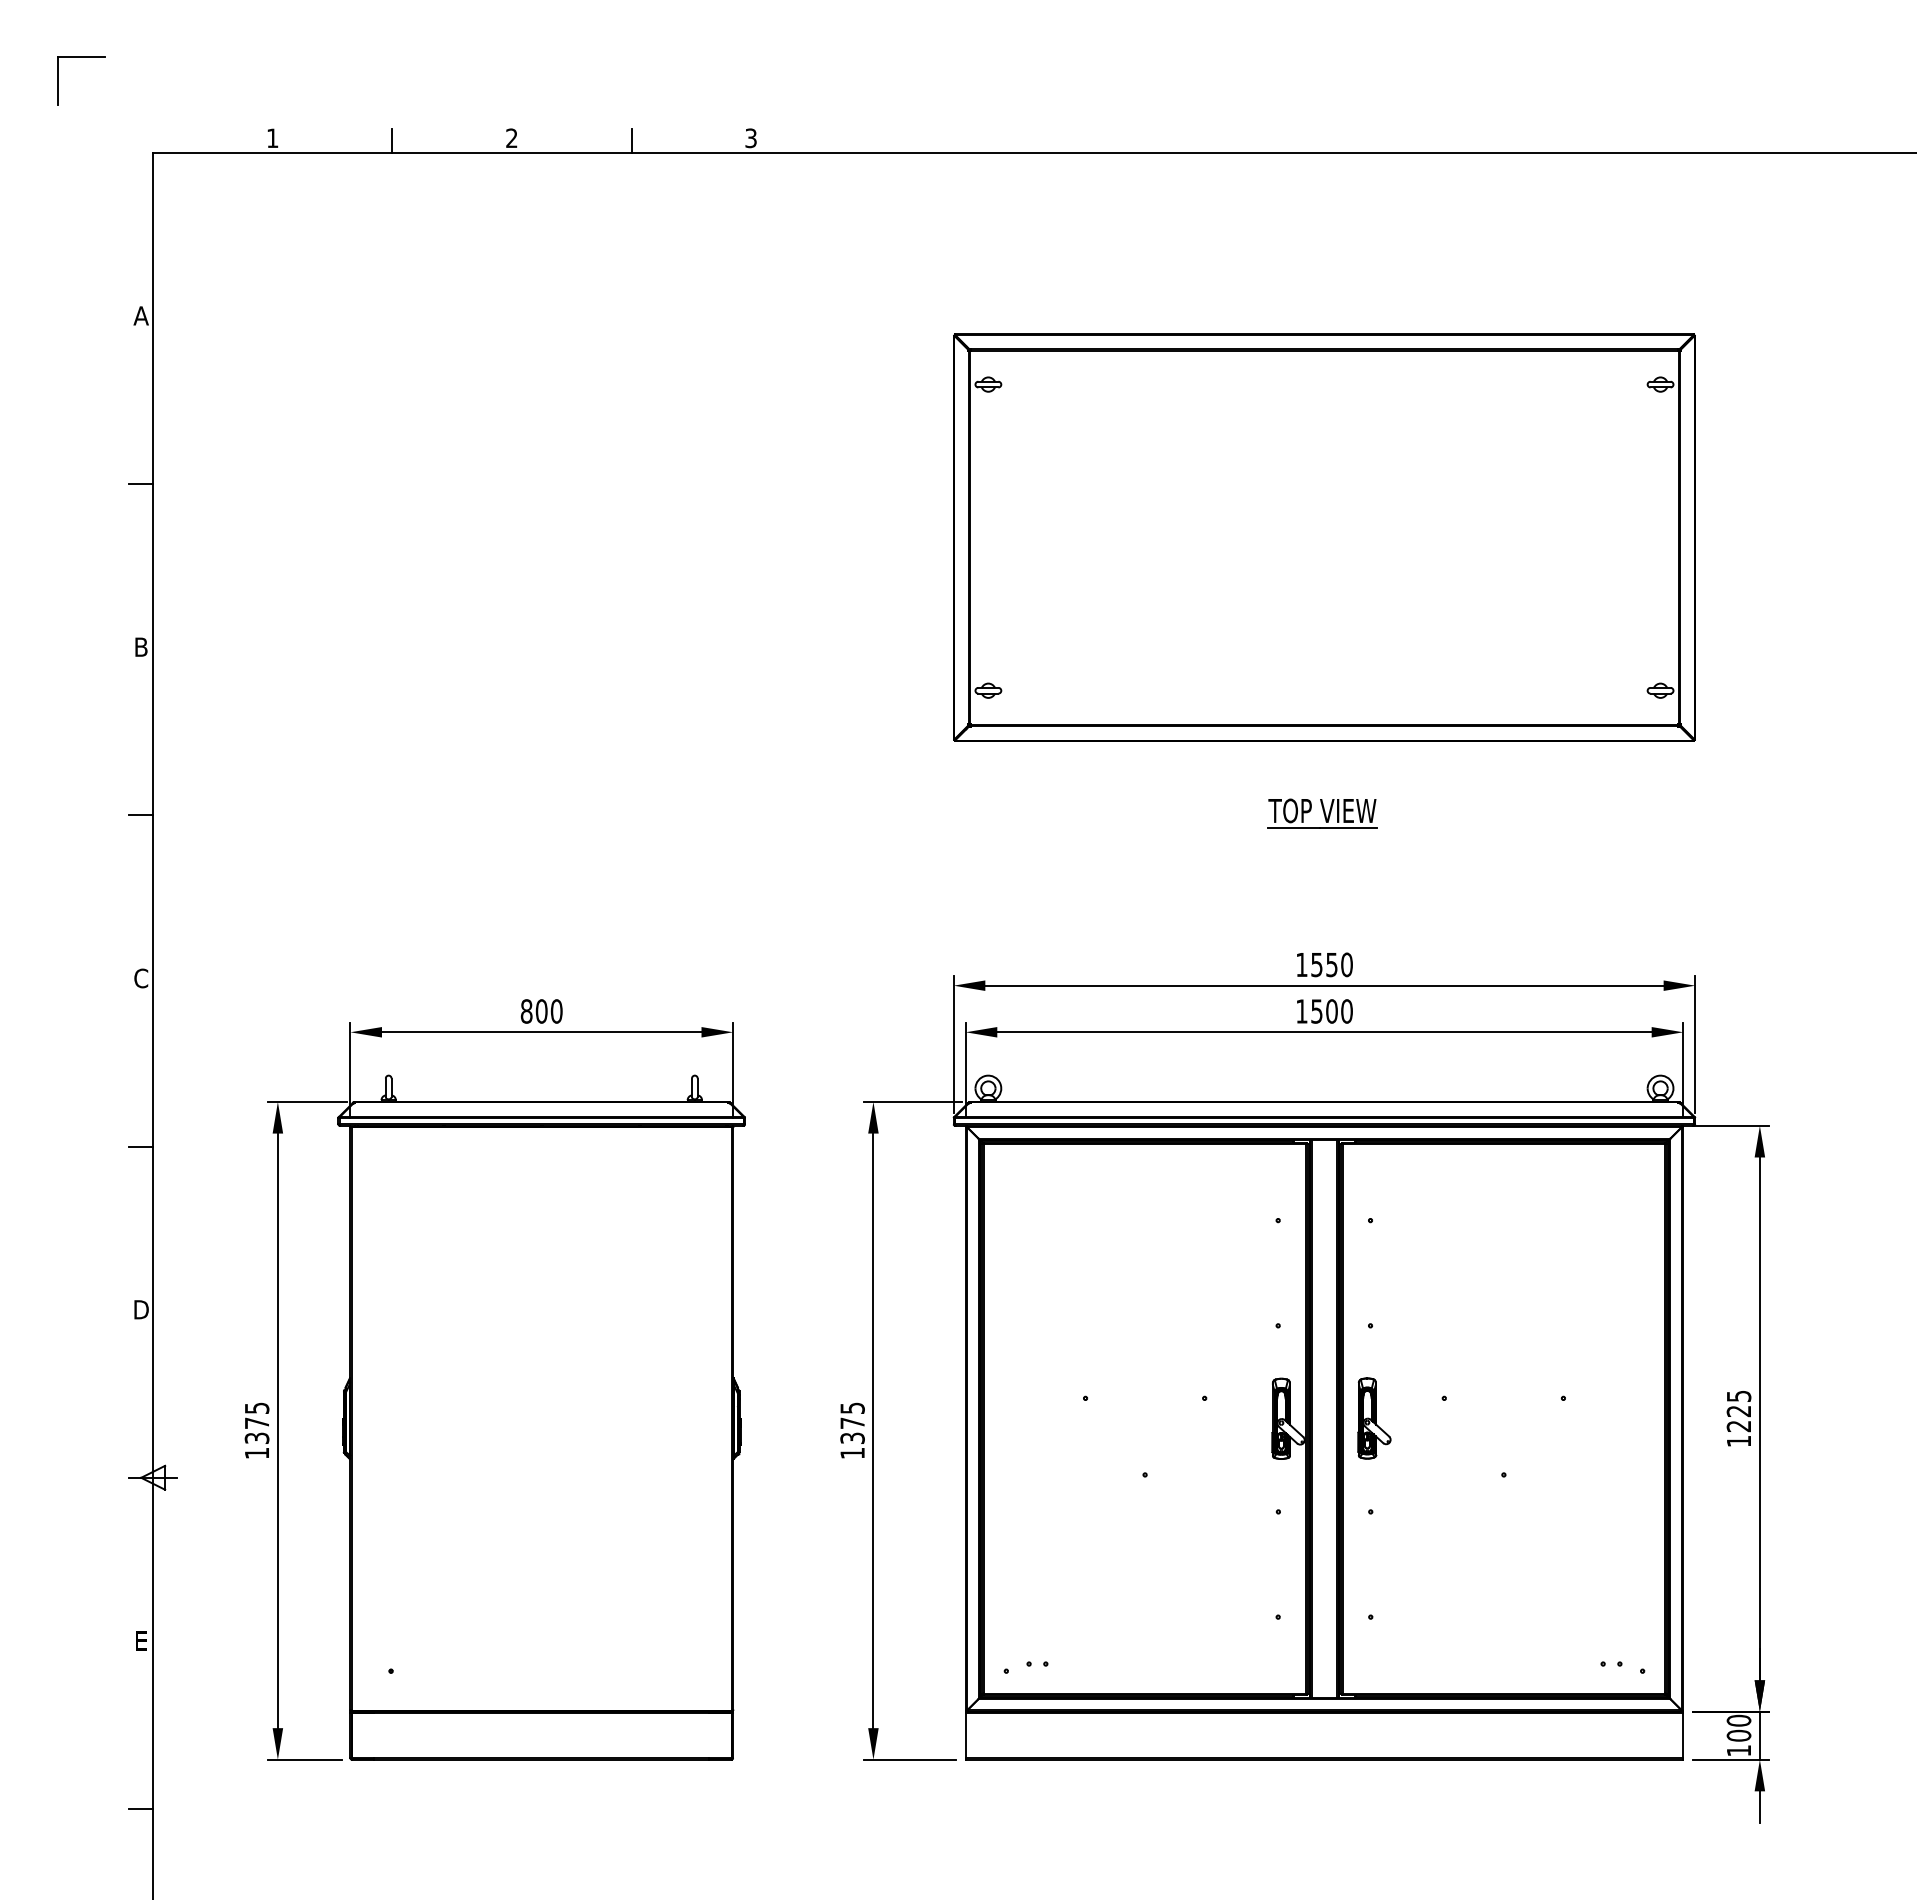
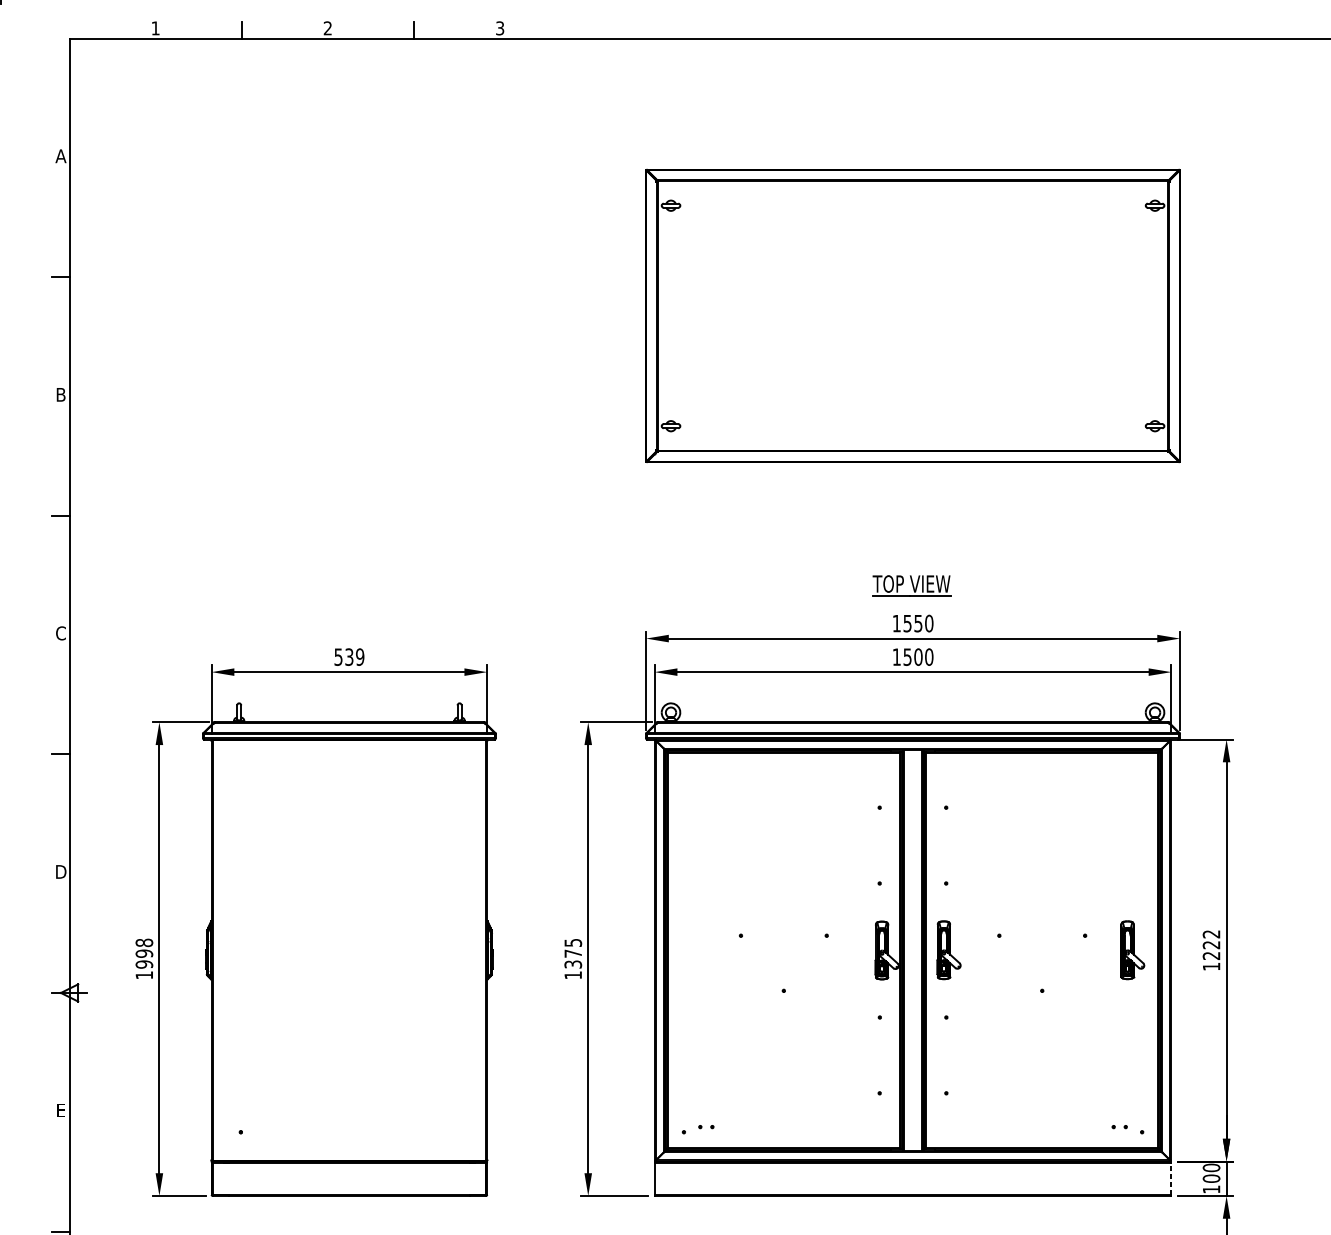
part: (1322, 813) -> (911, 585), moved
text: (541, 1011) -> (349, 657), 800 -> 539
text: (1738, 1396) -> (1211, 934), 1225 -> 1222
part: (1629, 1418) -> (1132, 950), added
text: (256, 1423) -> (143, 953), 1375 -> 1998
line: (1683, 1735) -> (1171, 1178), solid -> dashed

